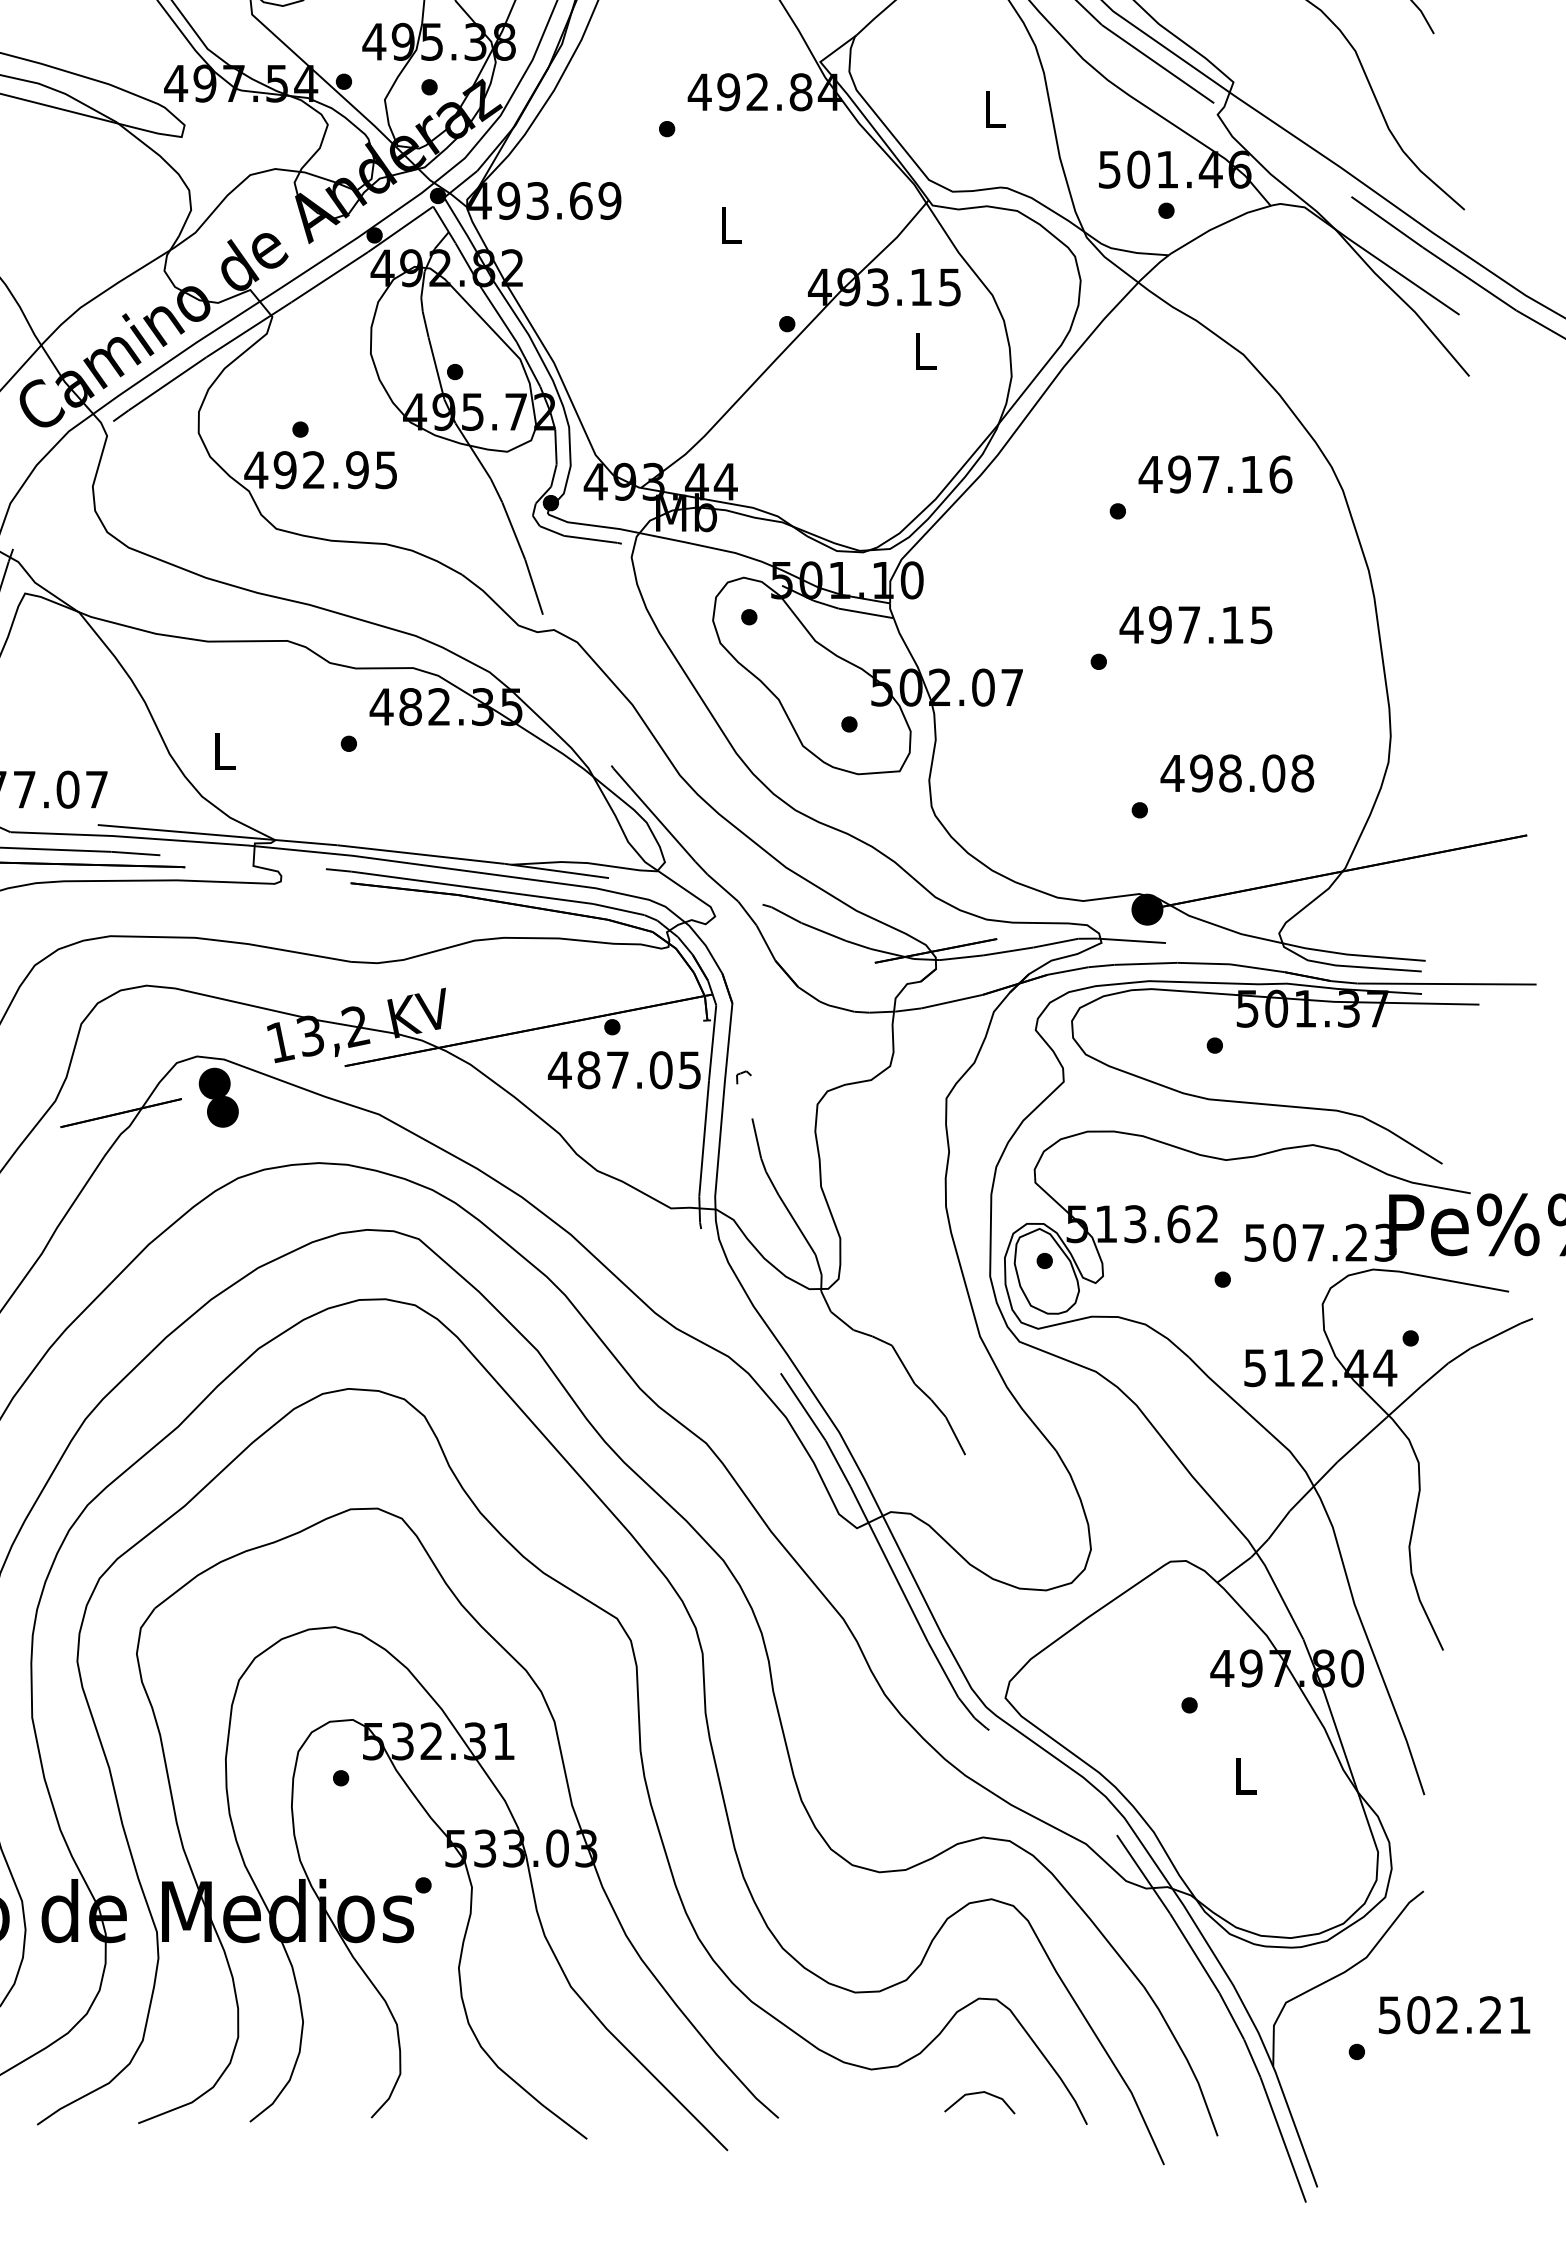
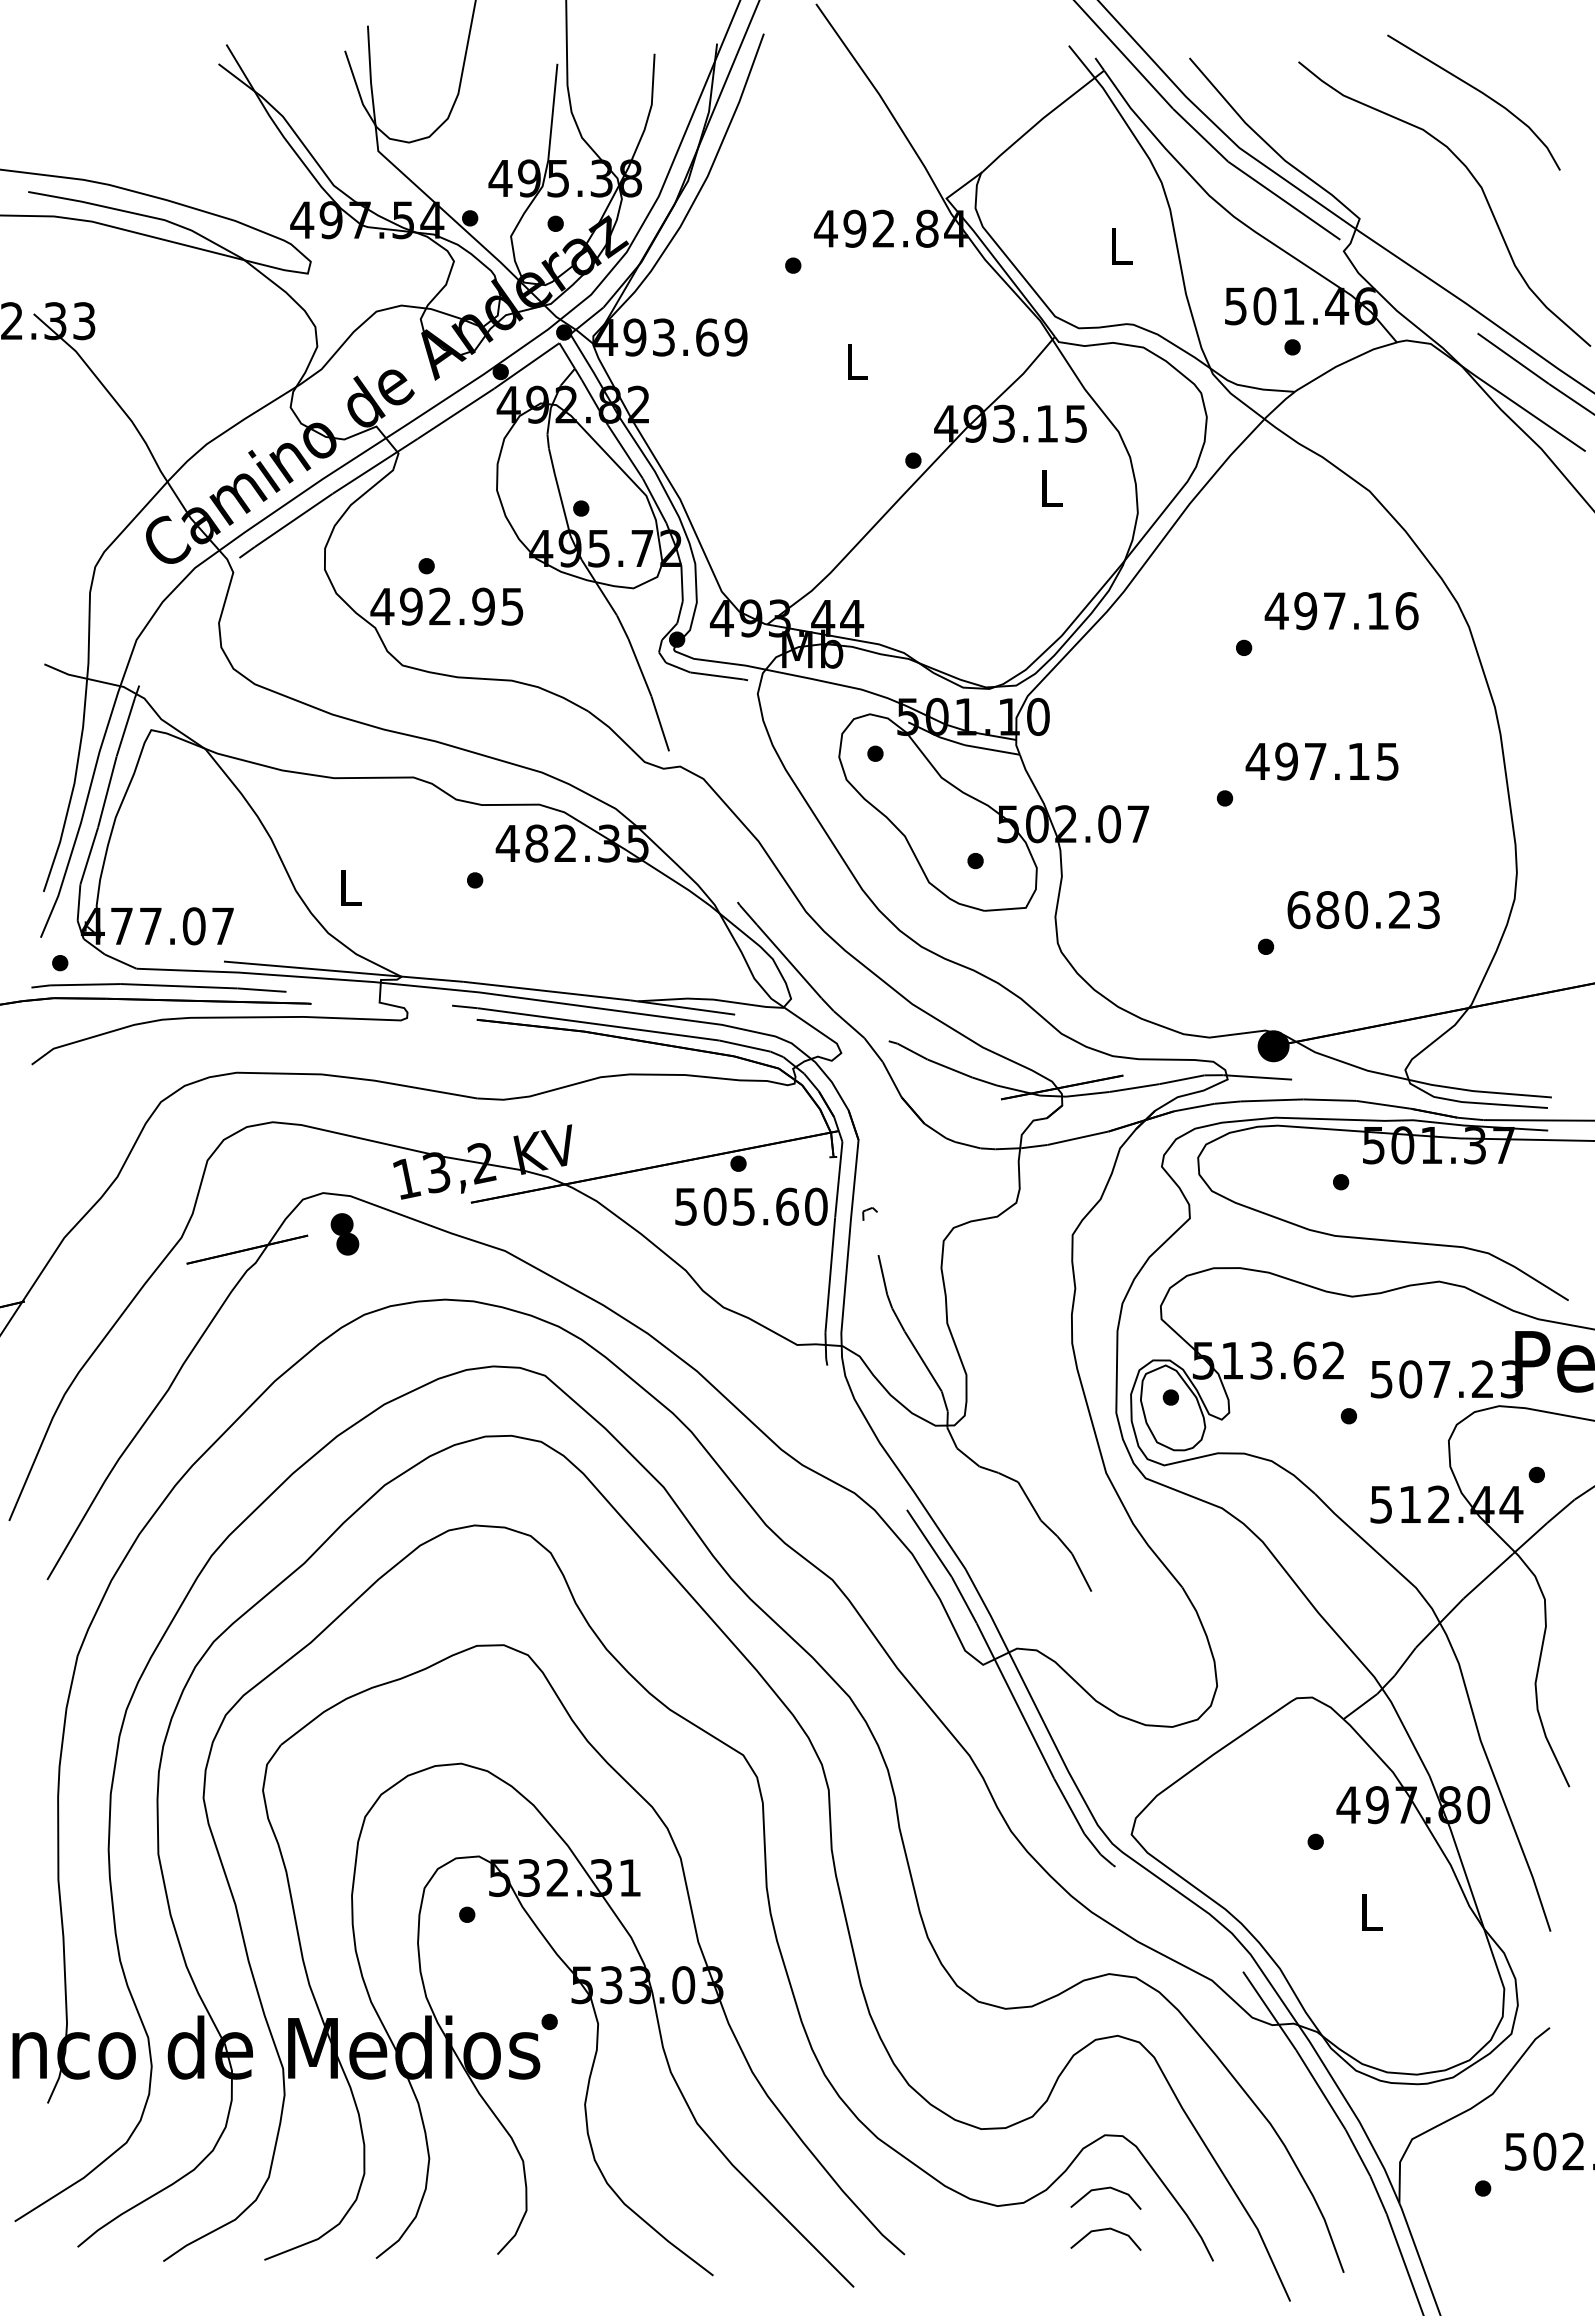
text: (1237, 773) -> (1363, 910), 498.08 -> 680.23
text: (624, 1069) -> (750, 1206), 487.05 -> 505.60
part: (218, 1097) -> (344, 1234), size x0.7
line: (979, 2052) -> (1105, 2189), added

